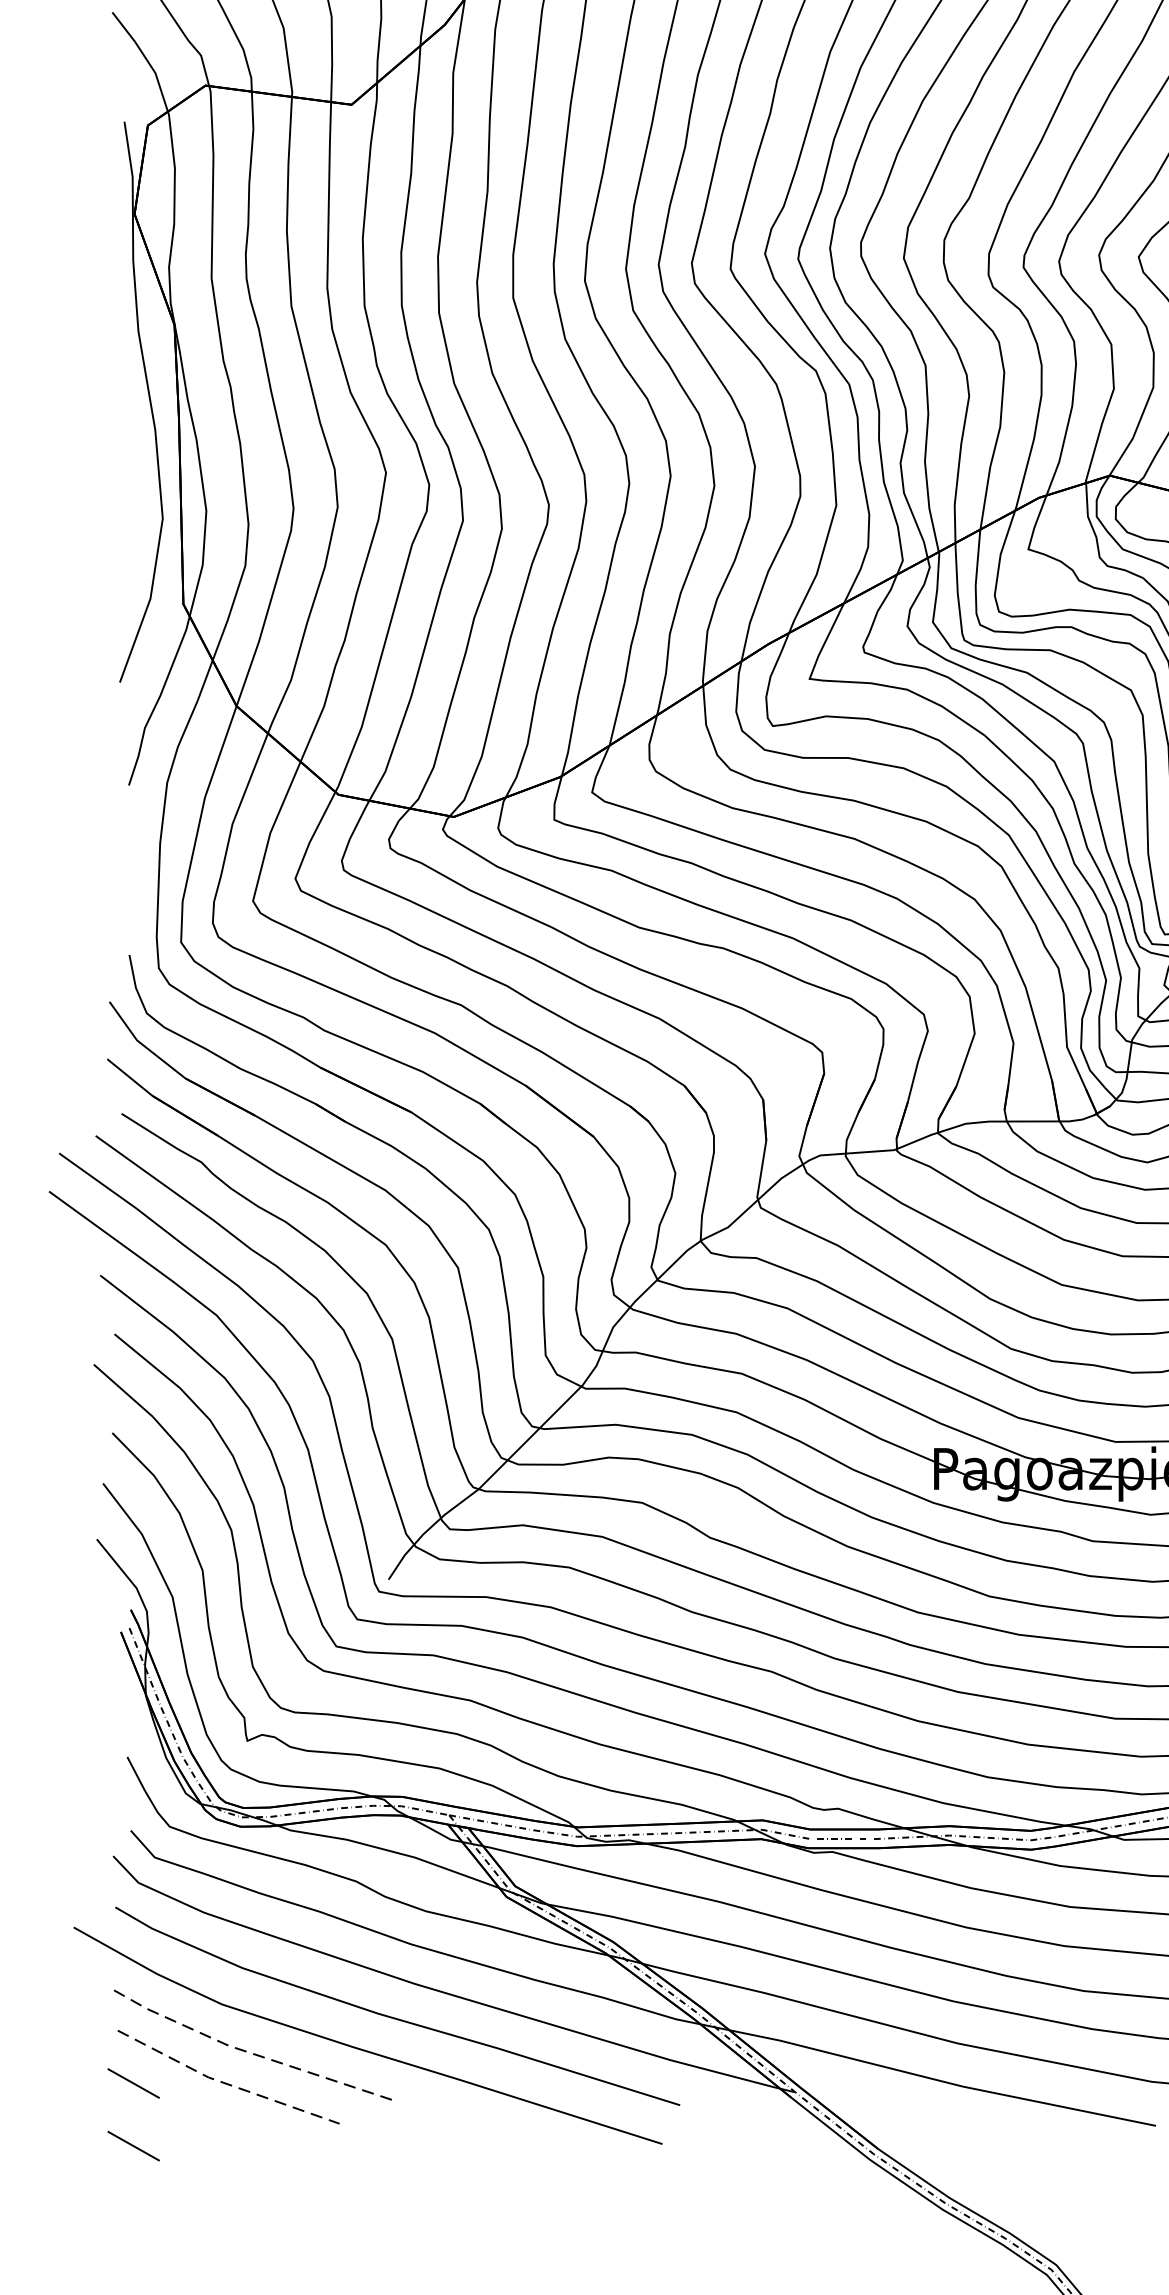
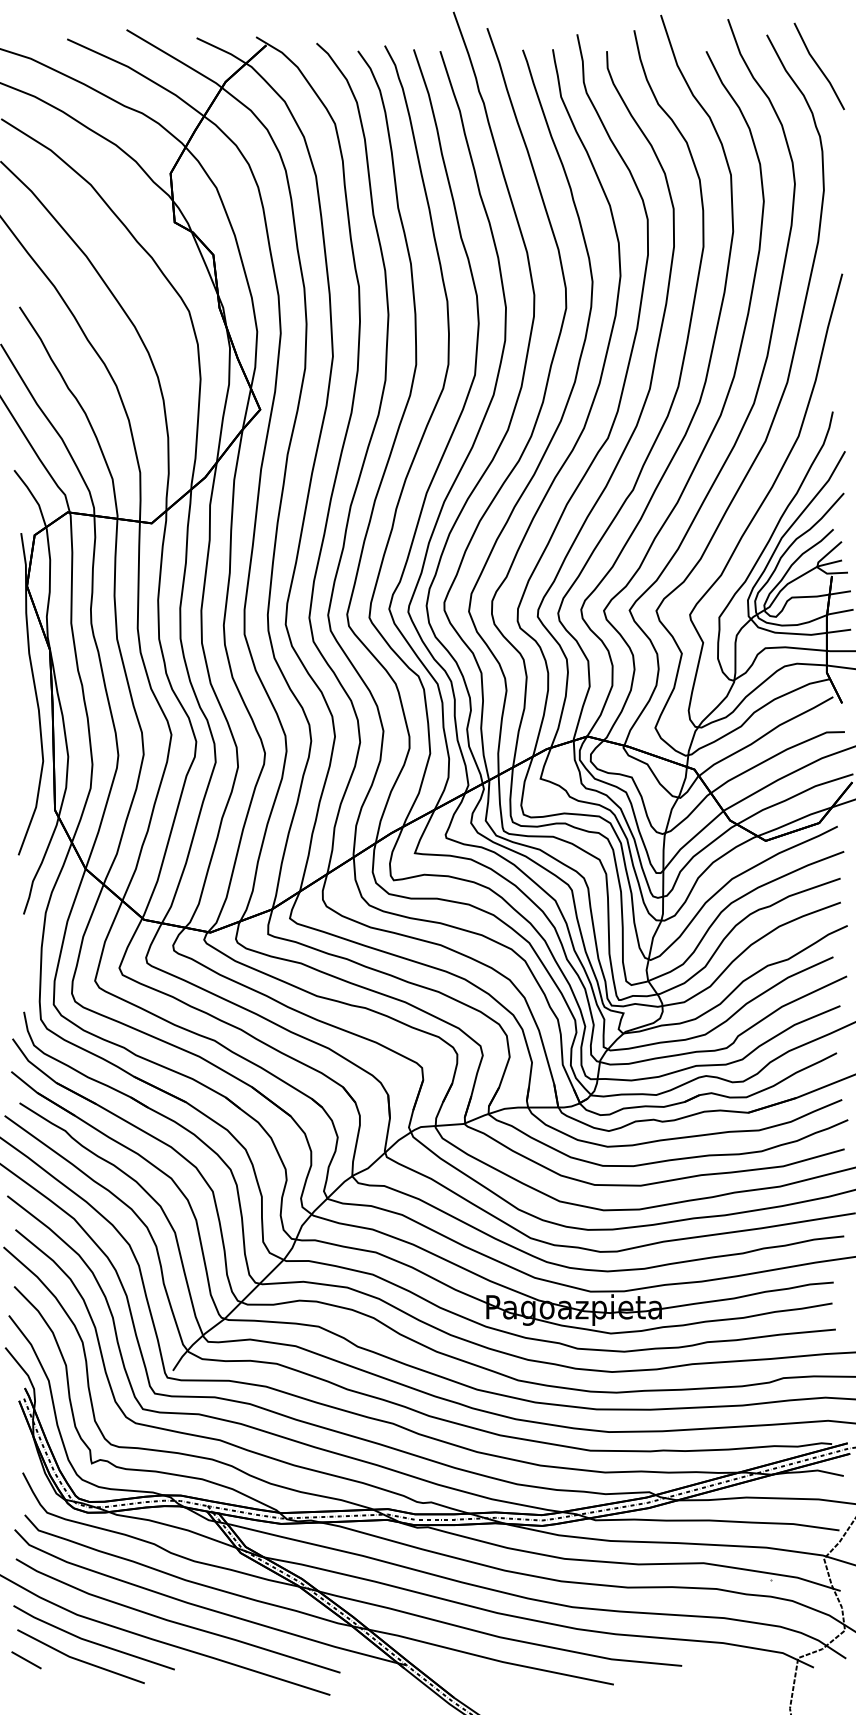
line: (245, 2050) -> (90, 1641), dashed -> solid
line: (224, 2083) -> (78, 1660), dashed -> solid
line: (133, 2146) -> (26, 1696), removed

